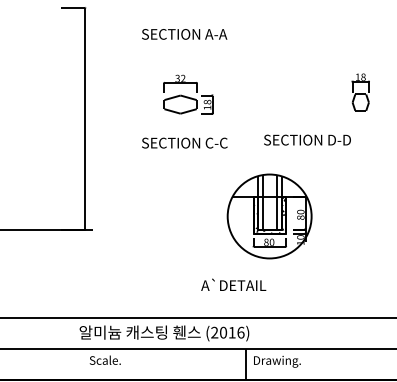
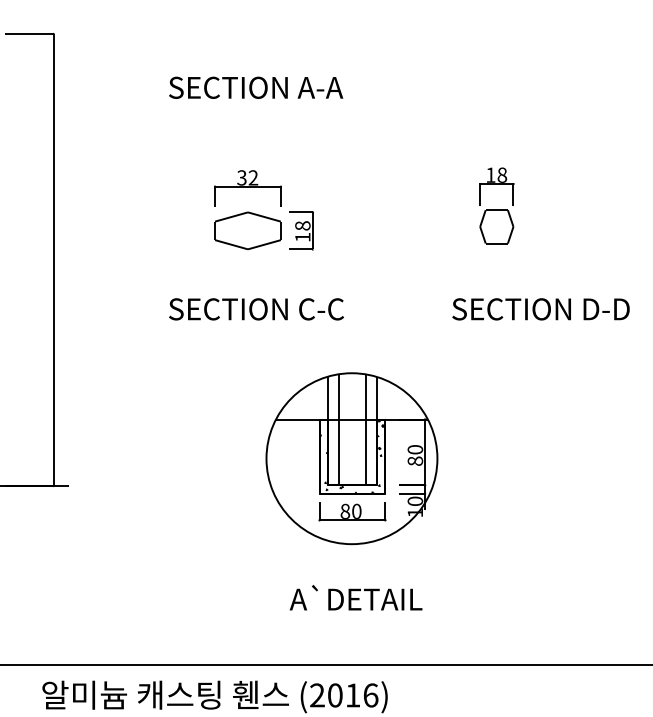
part: (360, 92) -> (496, 206), moved
text: (307, 139) -> (541, 308), moved
part: (269, 216) -> (351, 458), moved

